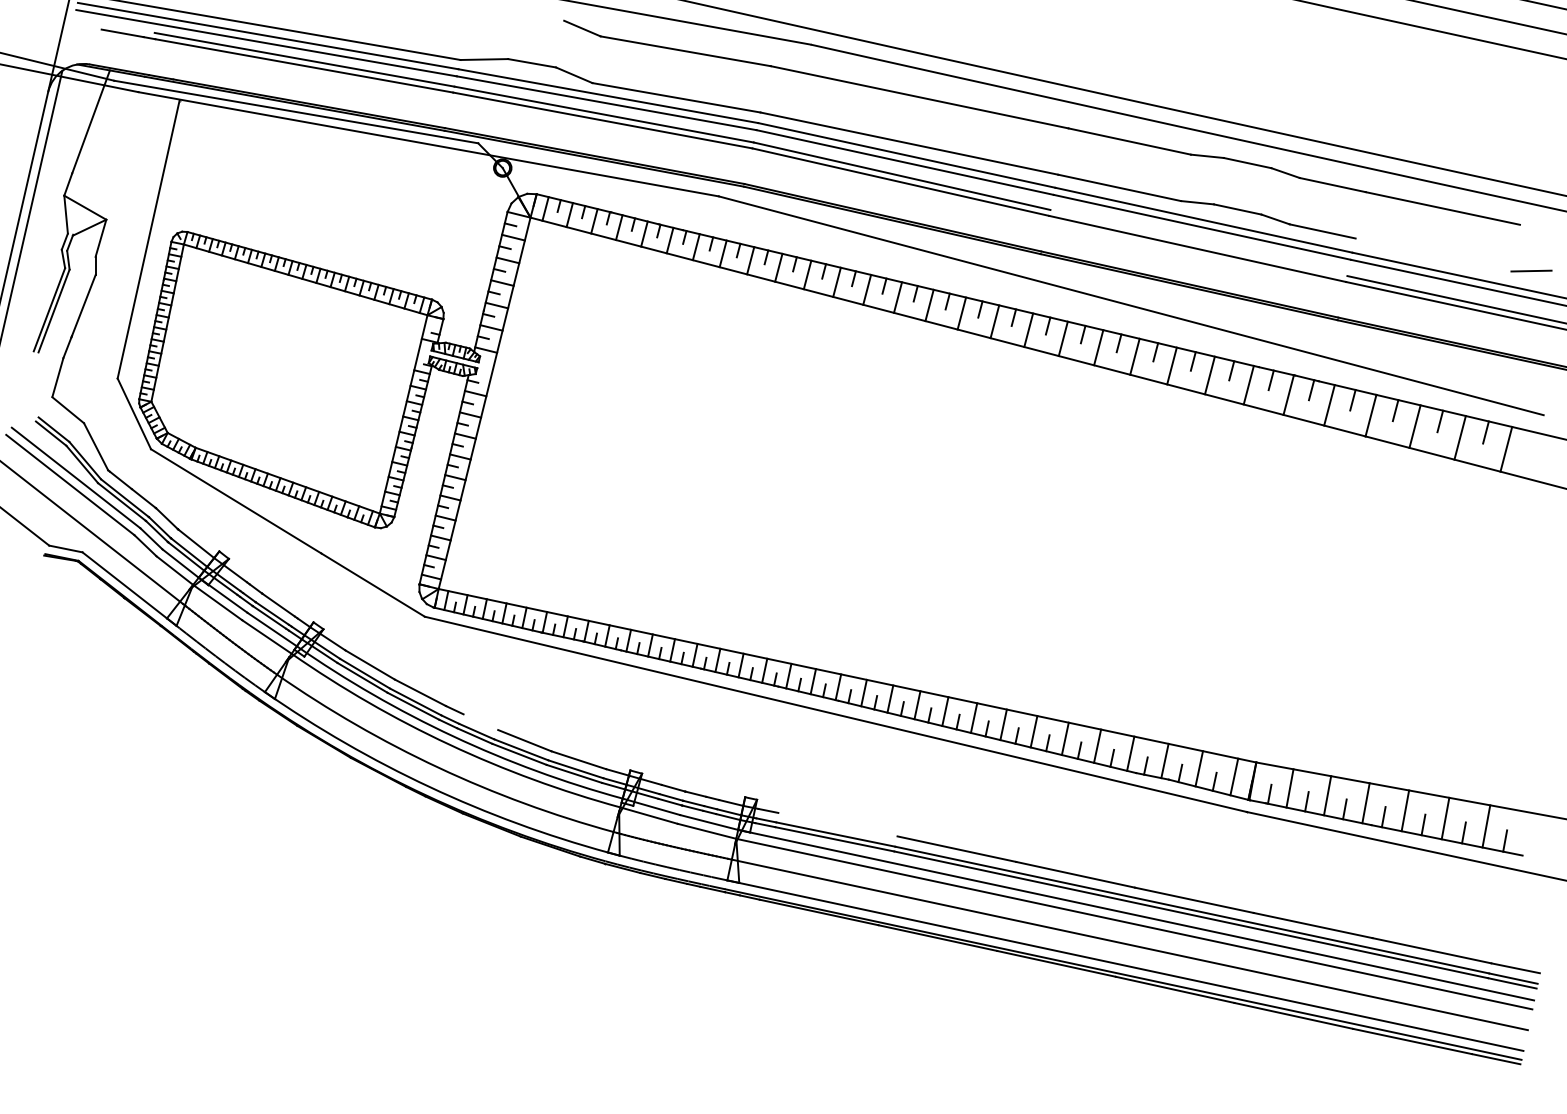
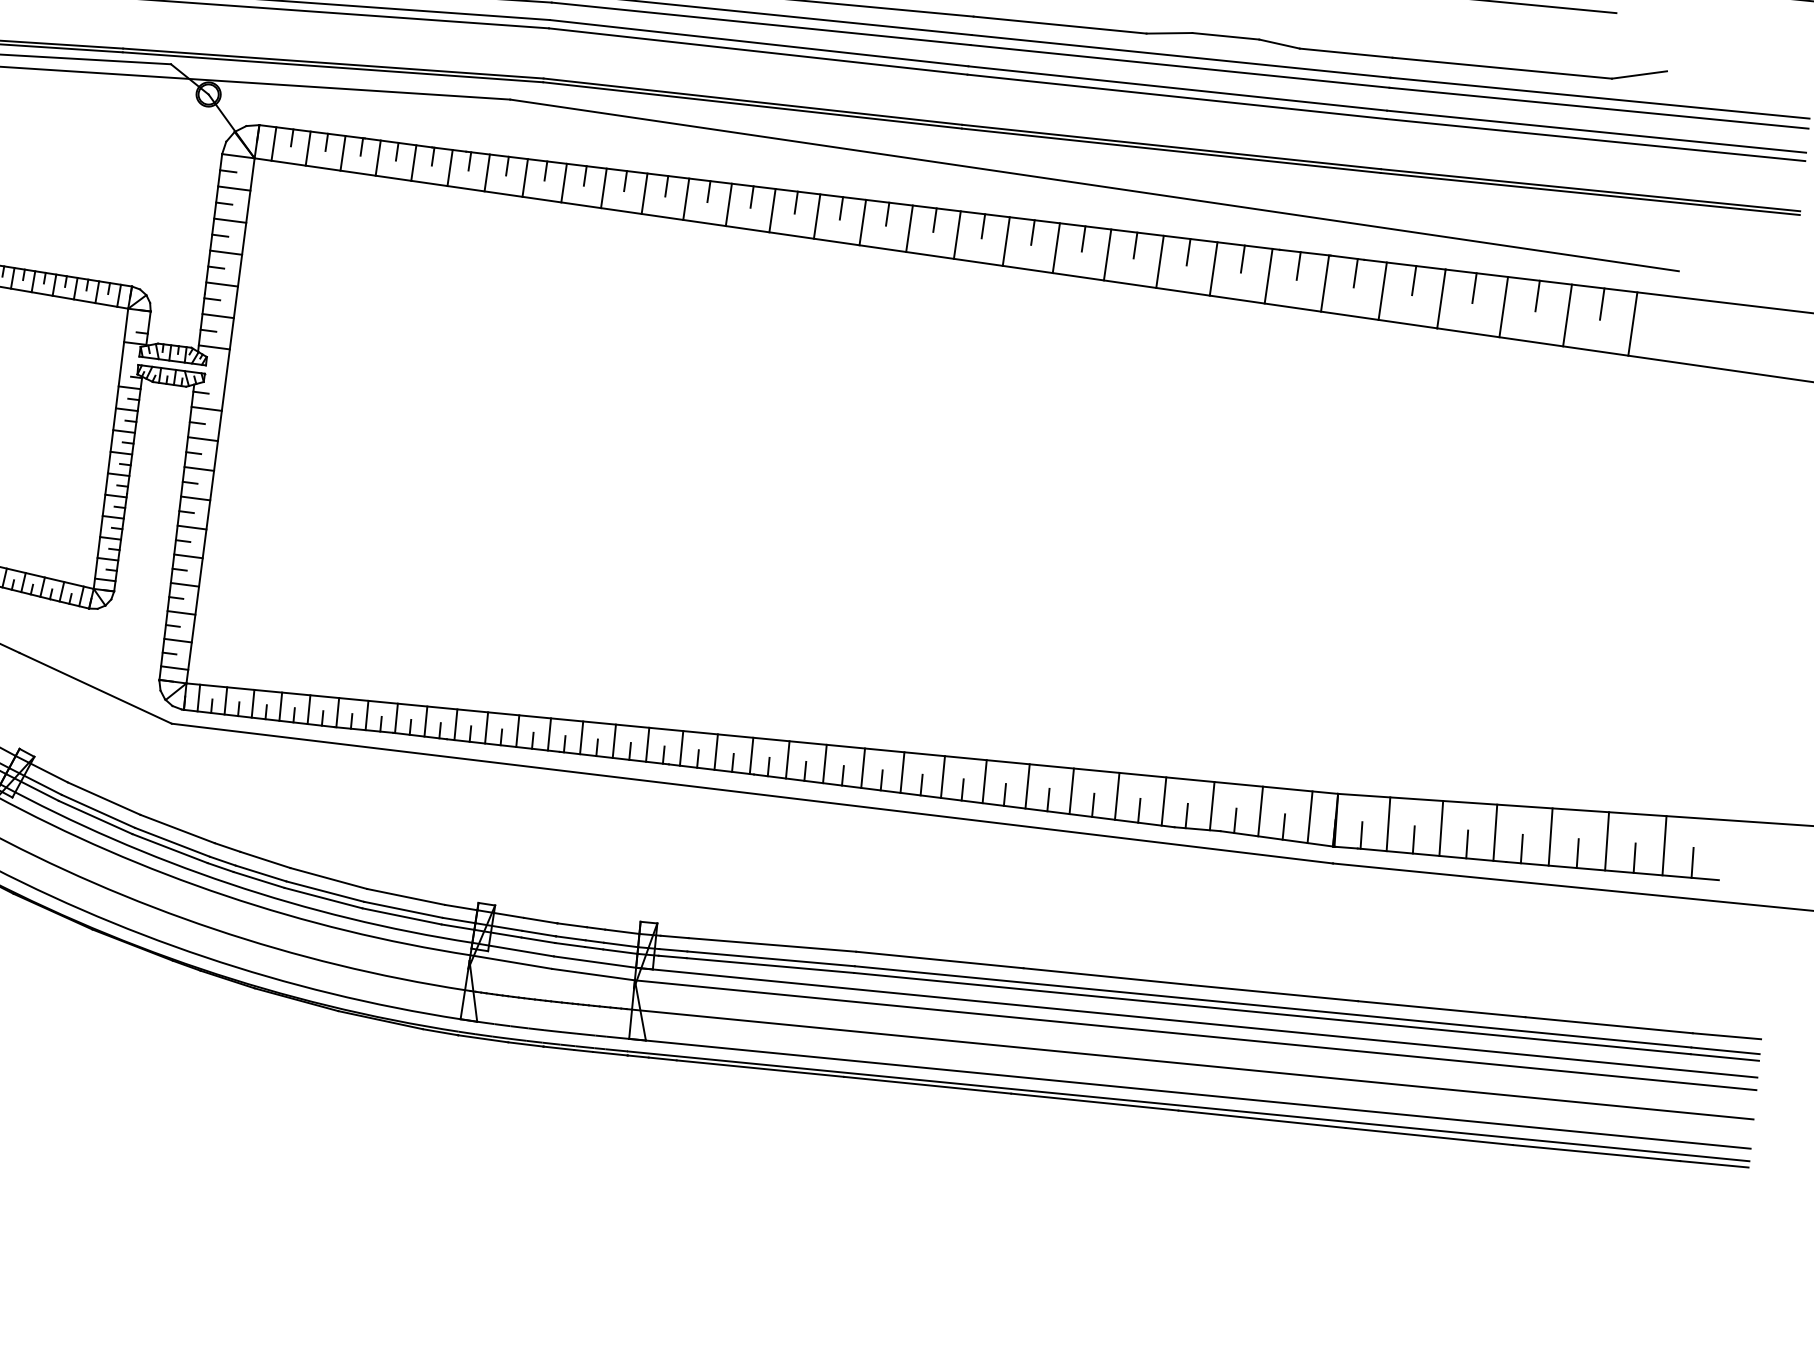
line: (1198, 242) -> (1177, 87), added
line: (1433, 254) -> (1502, 67), added
line: (480, 722) -> (264, 860), added
line: (837, 824) -> (771, 944), added

